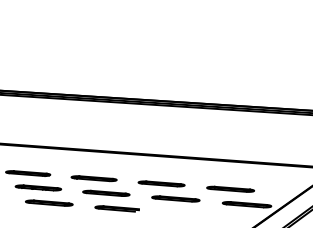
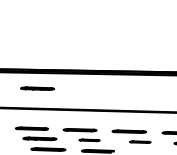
part: (38, 118) -> (37, 88), added
part: (106, 192) -> (89, 139), size x0.6
part: (175, 198) -> (139, 141), size x0.6

